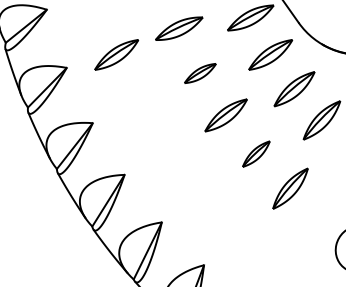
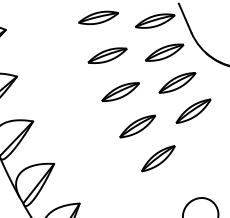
part: (116, 54) -> (46, 27), removed
part: (200, 73) -> (107, 55), size x1.43
part: (256, 154) -> (137, 126), size x1.43

